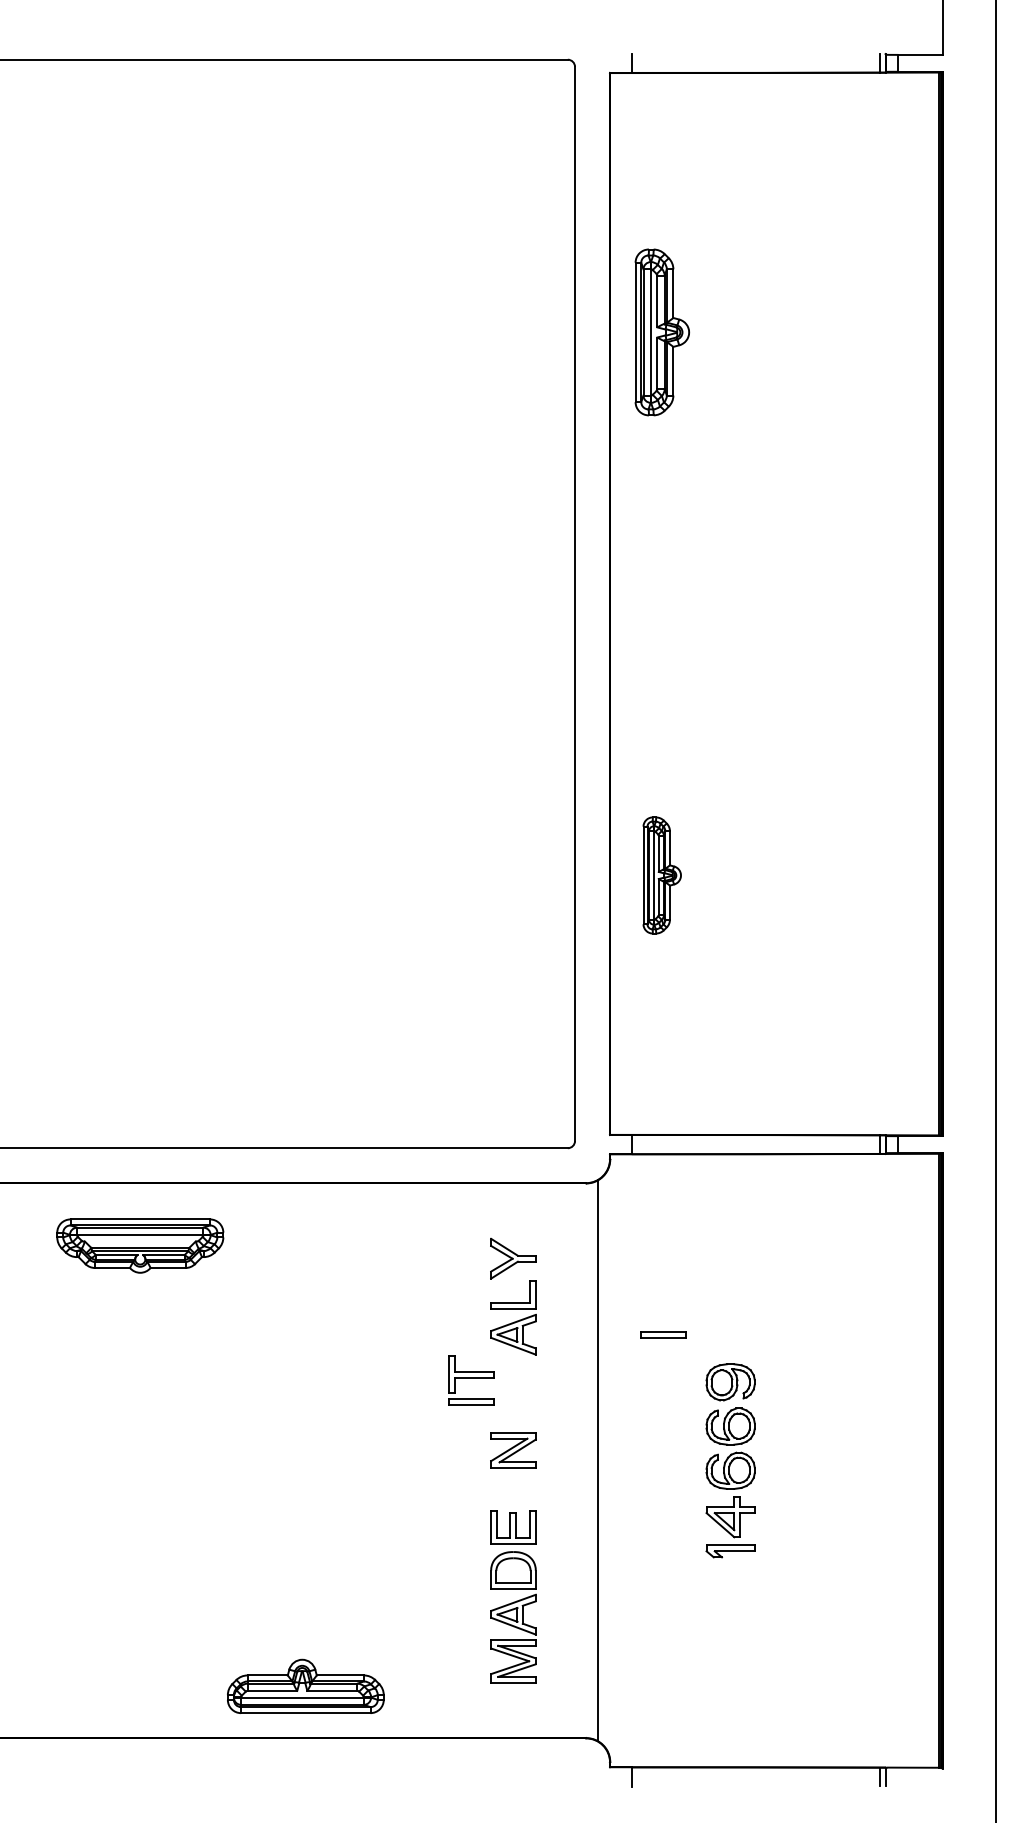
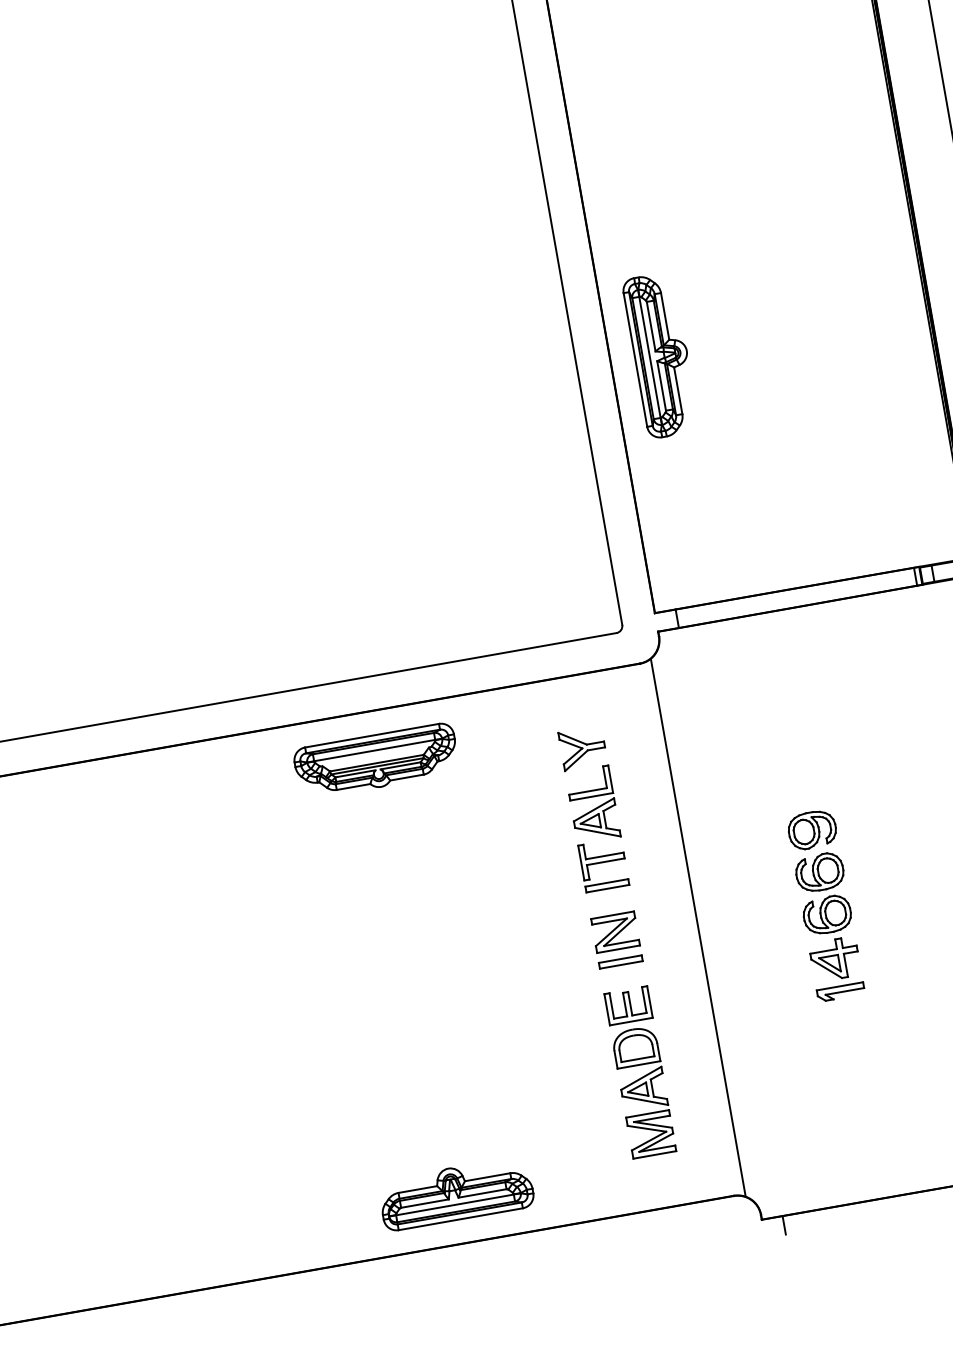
part: (661, 875) -> (660, 355), size x1.43
part: (140, 1245) -> (376, 760), moved
part: (663, 1334) -> (620, 961), moved
part: (471, 1380) -> (603, 865), moved

